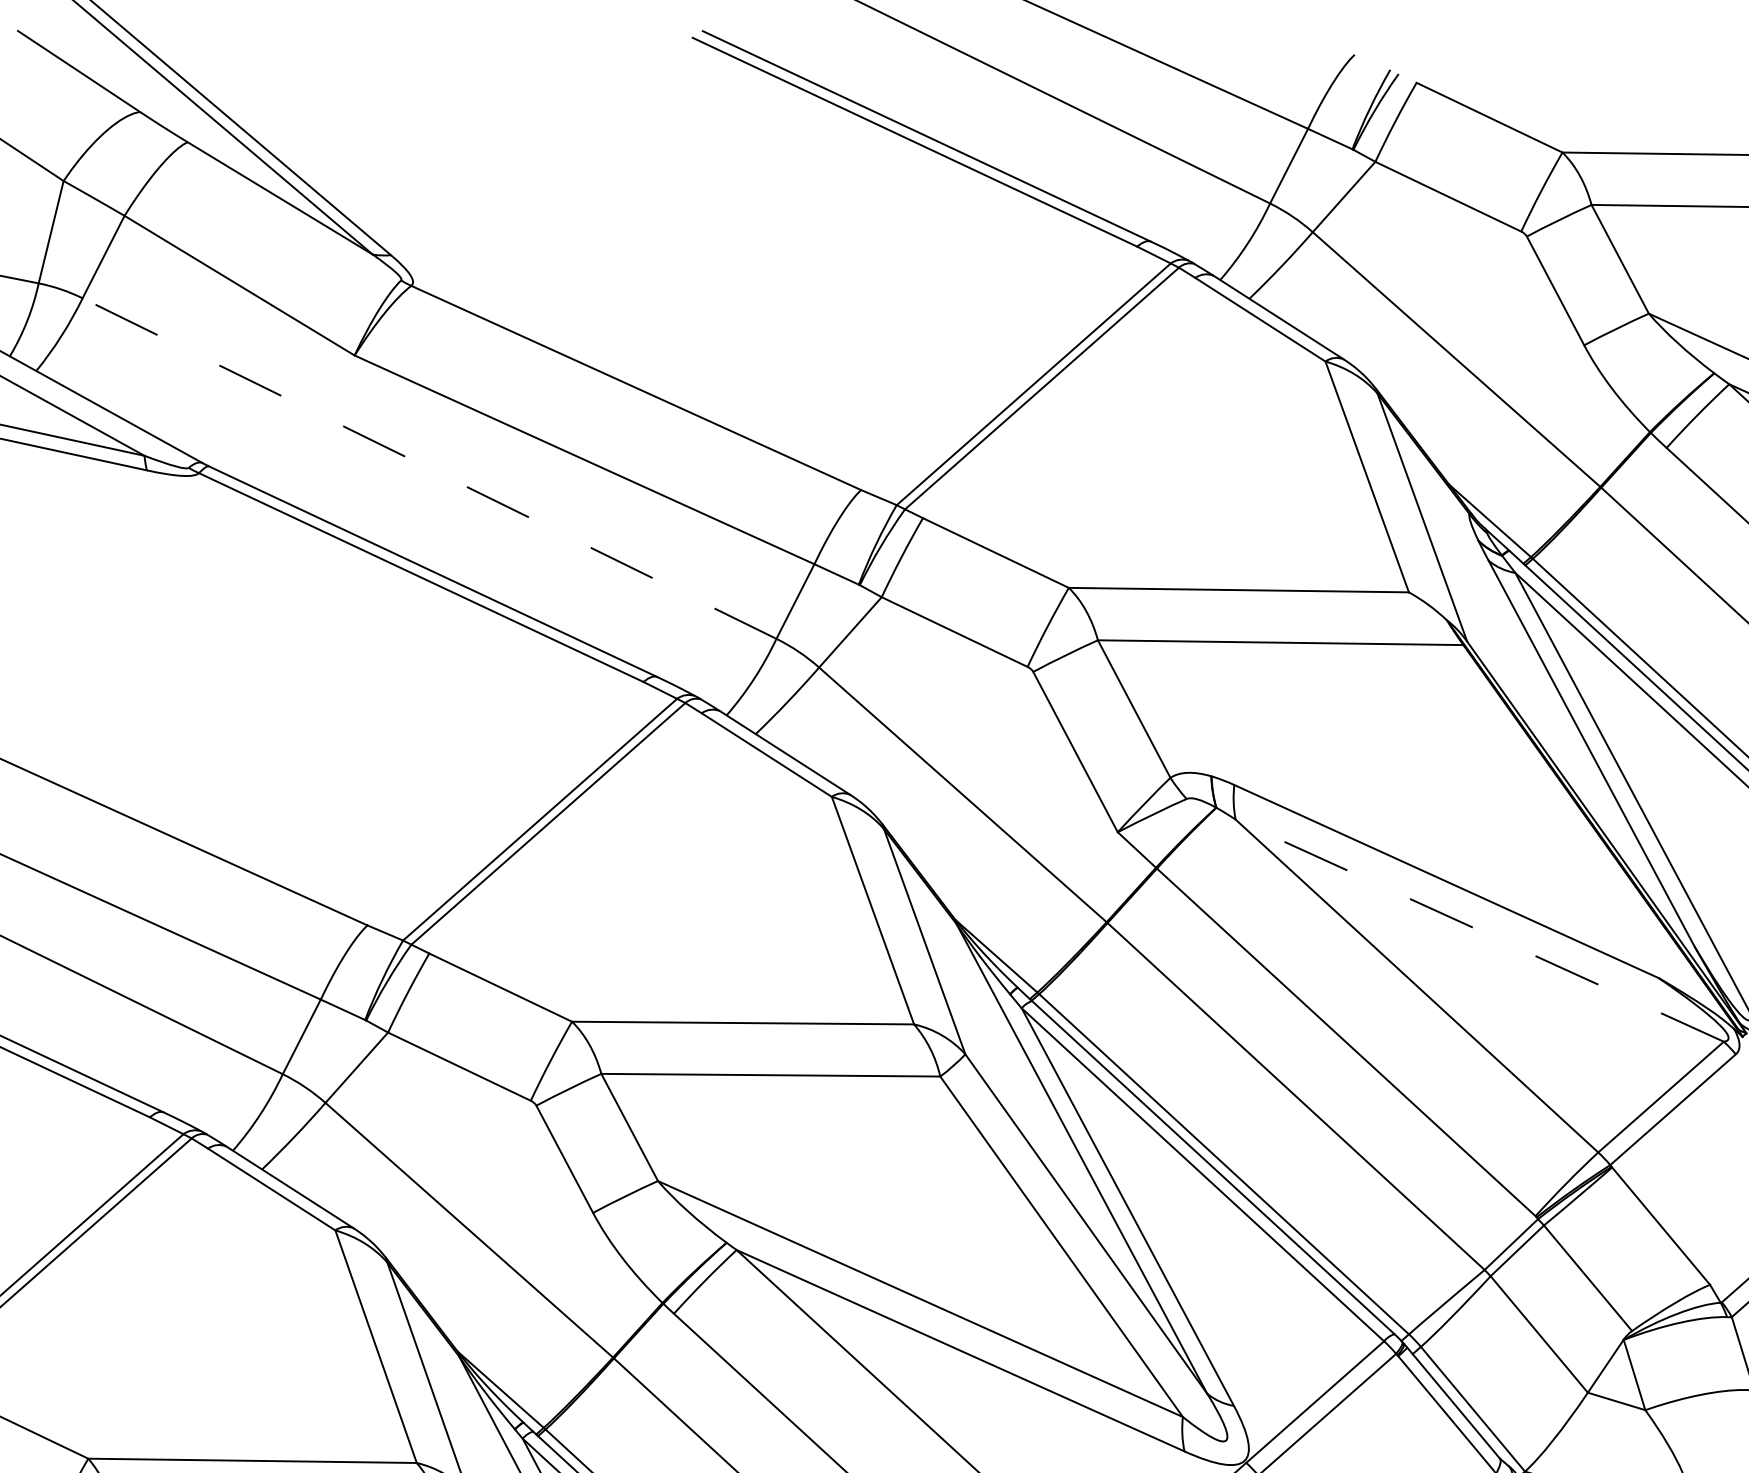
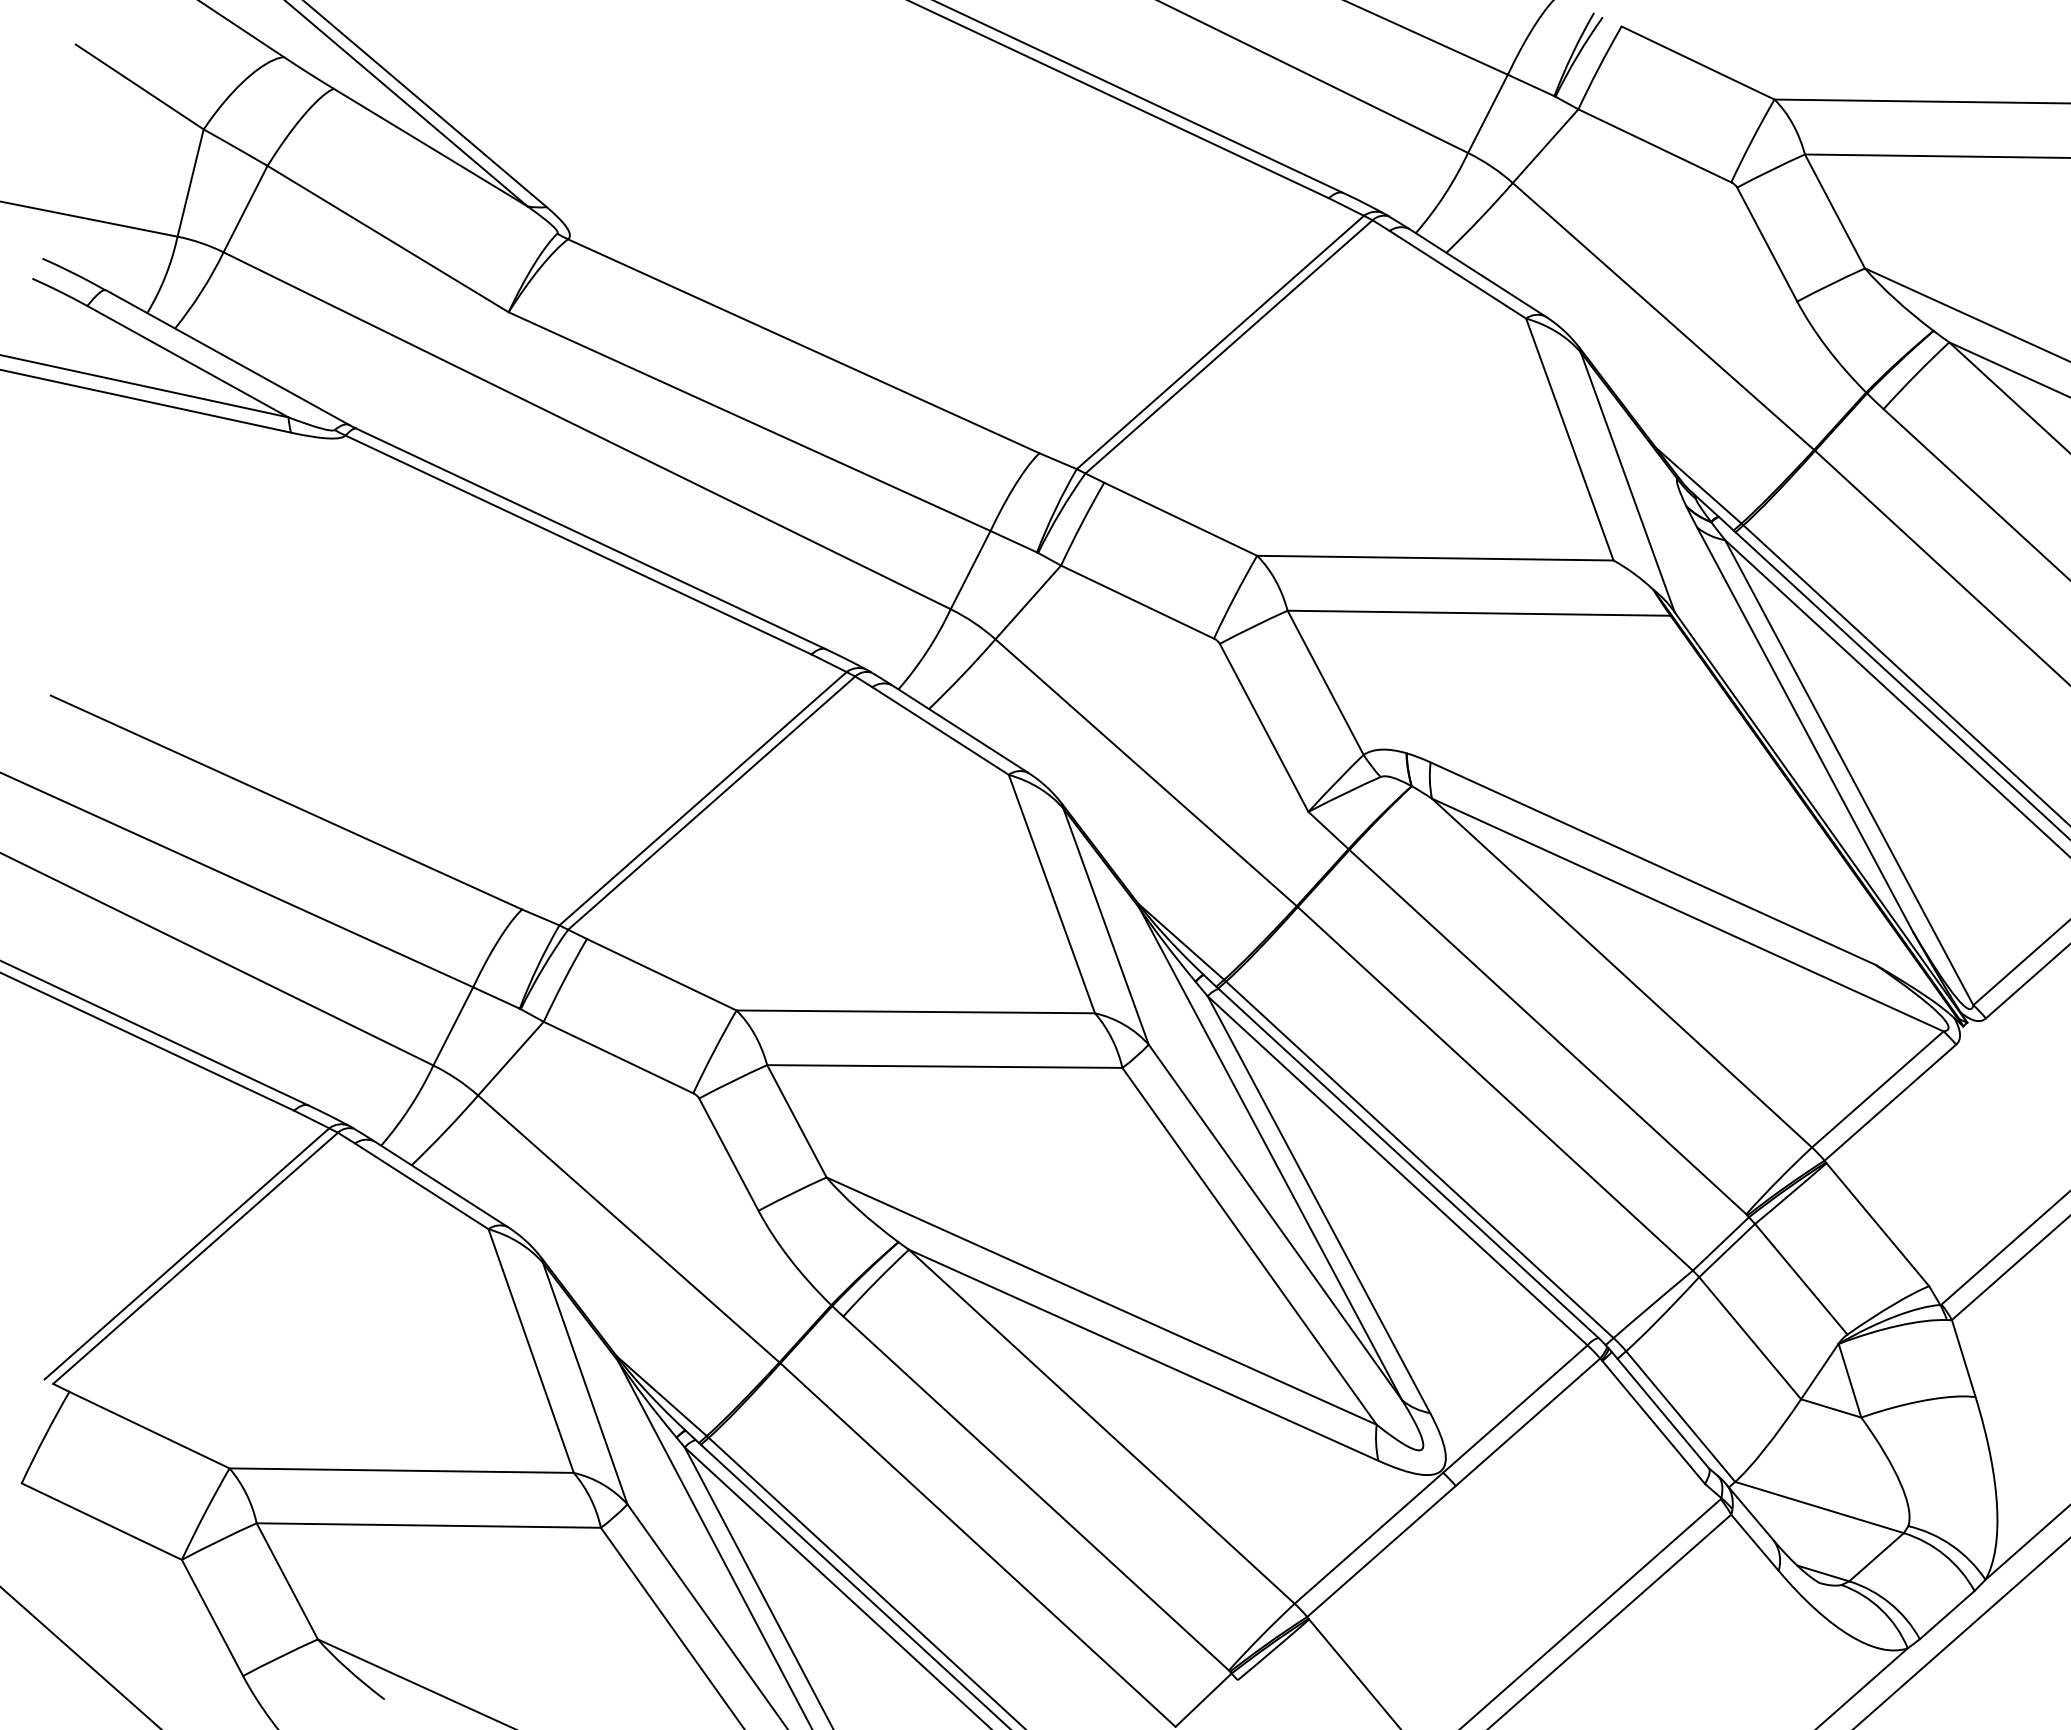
line: (428, 468) -> (586, 430), dashed -> solid
line: (1479, 930) -> (1687, 914), dashed -> solid

